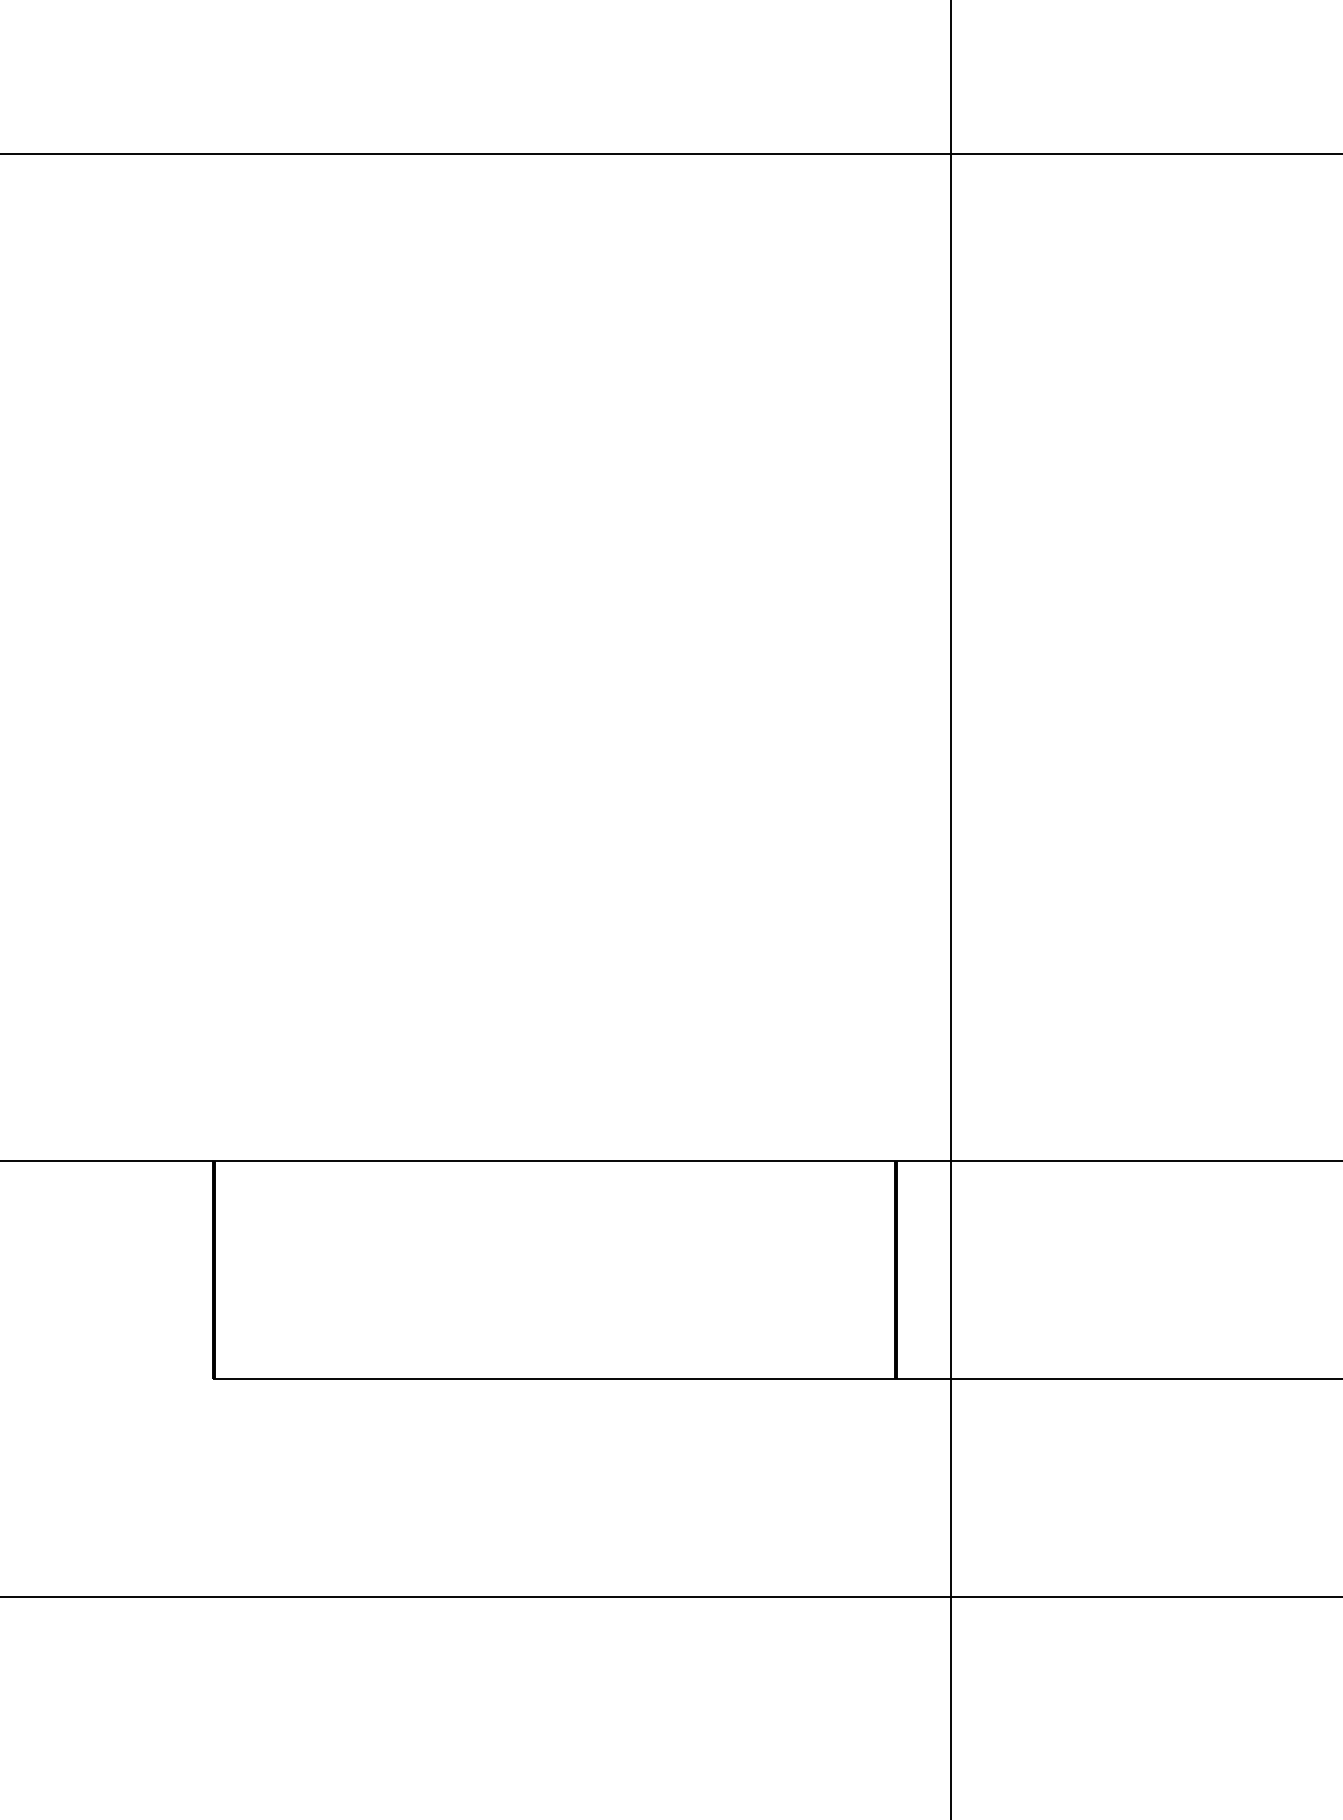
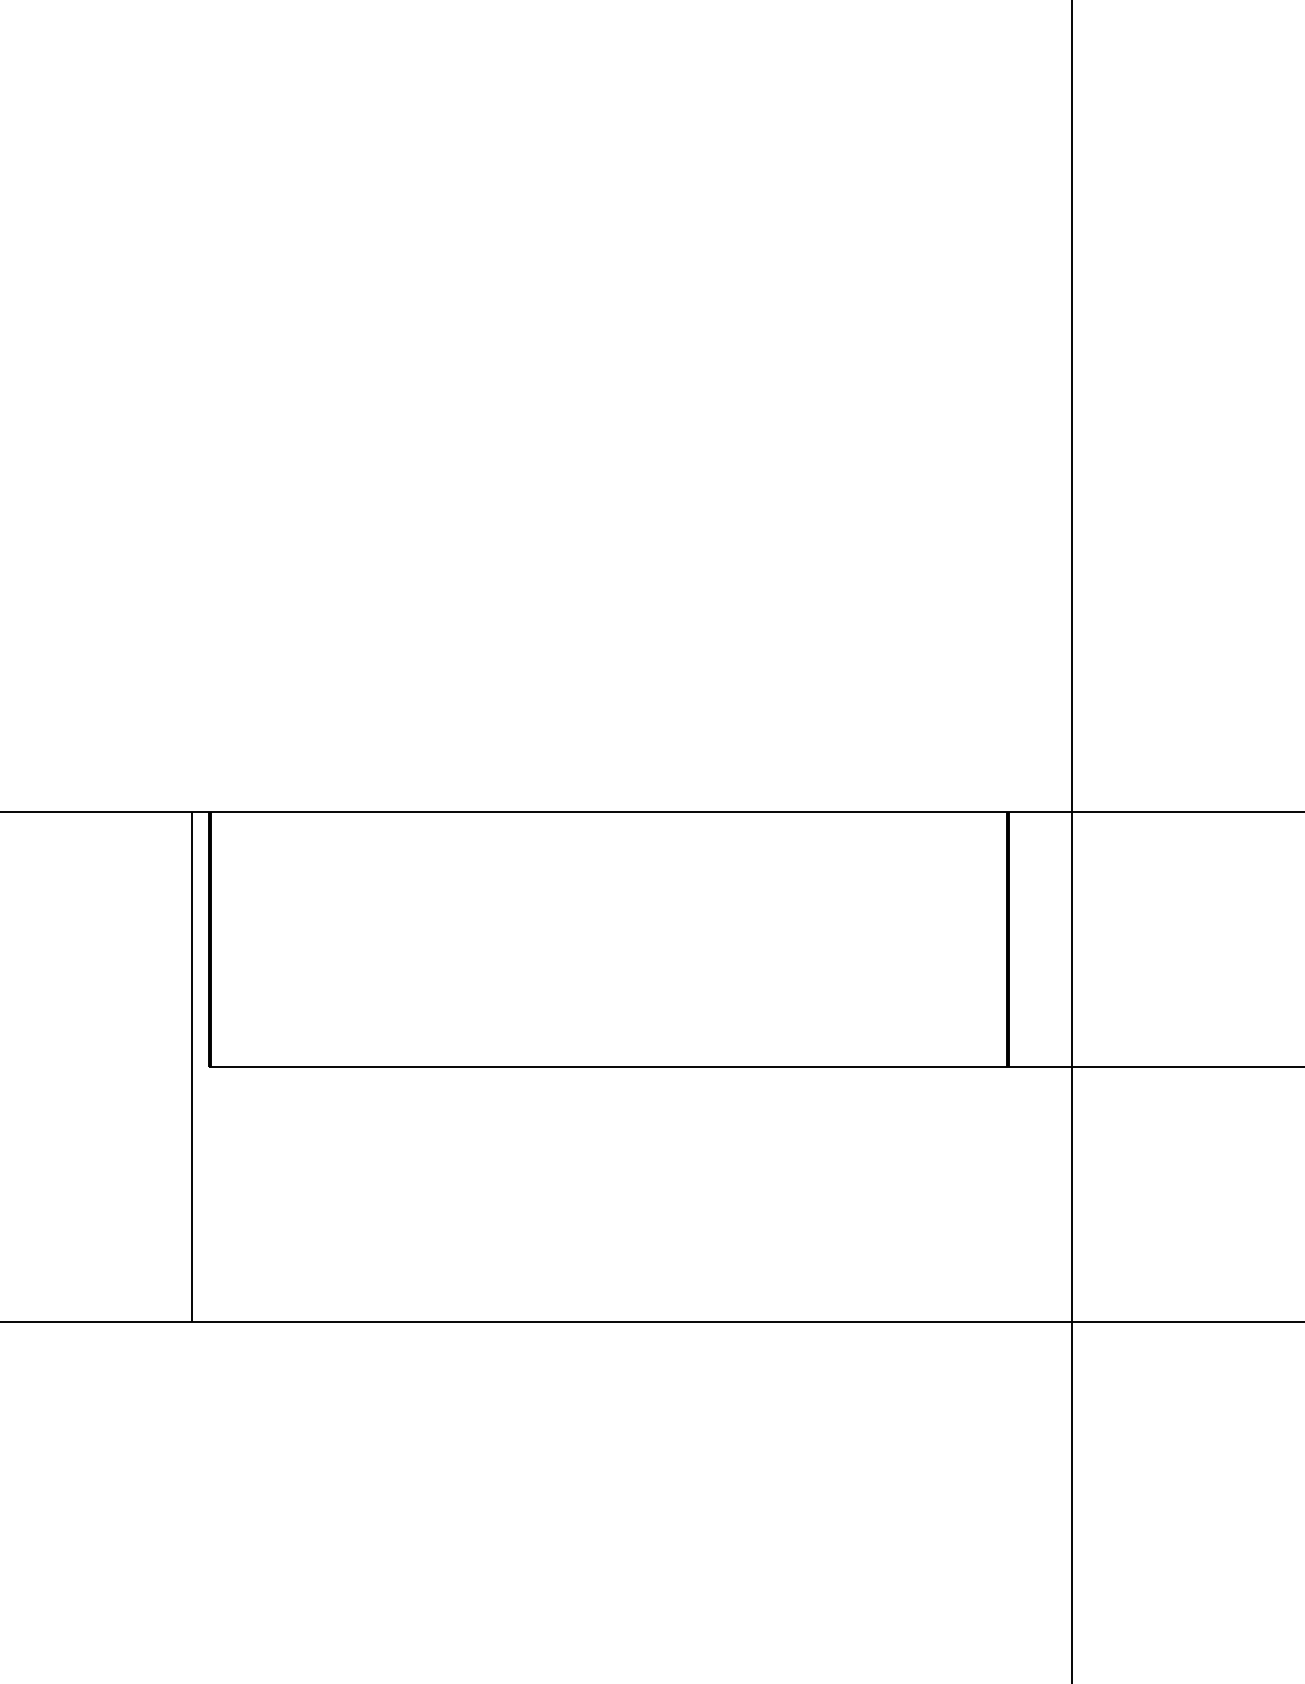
line: (198, 1379) -> (191, 1067), added

